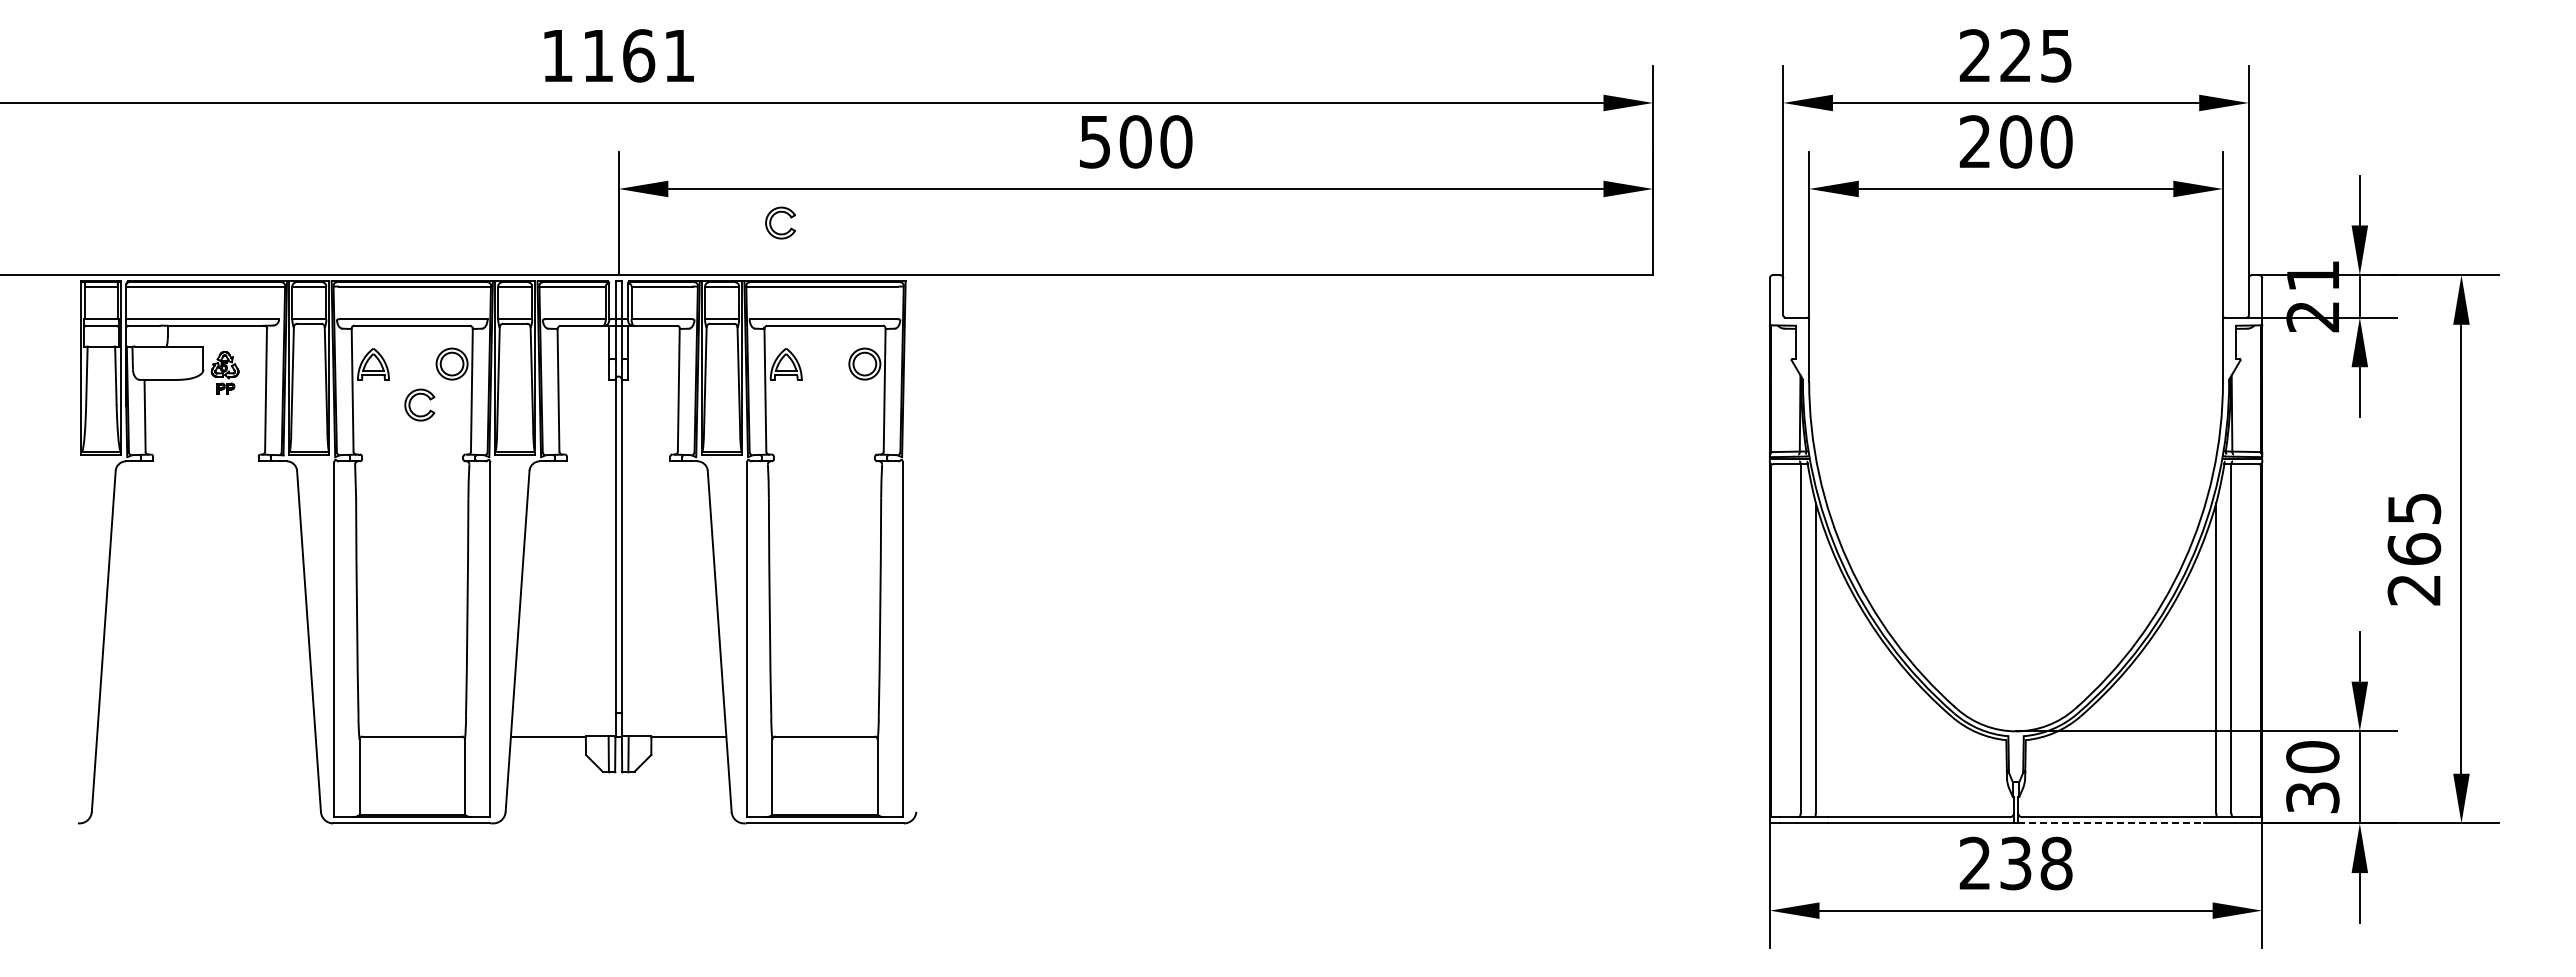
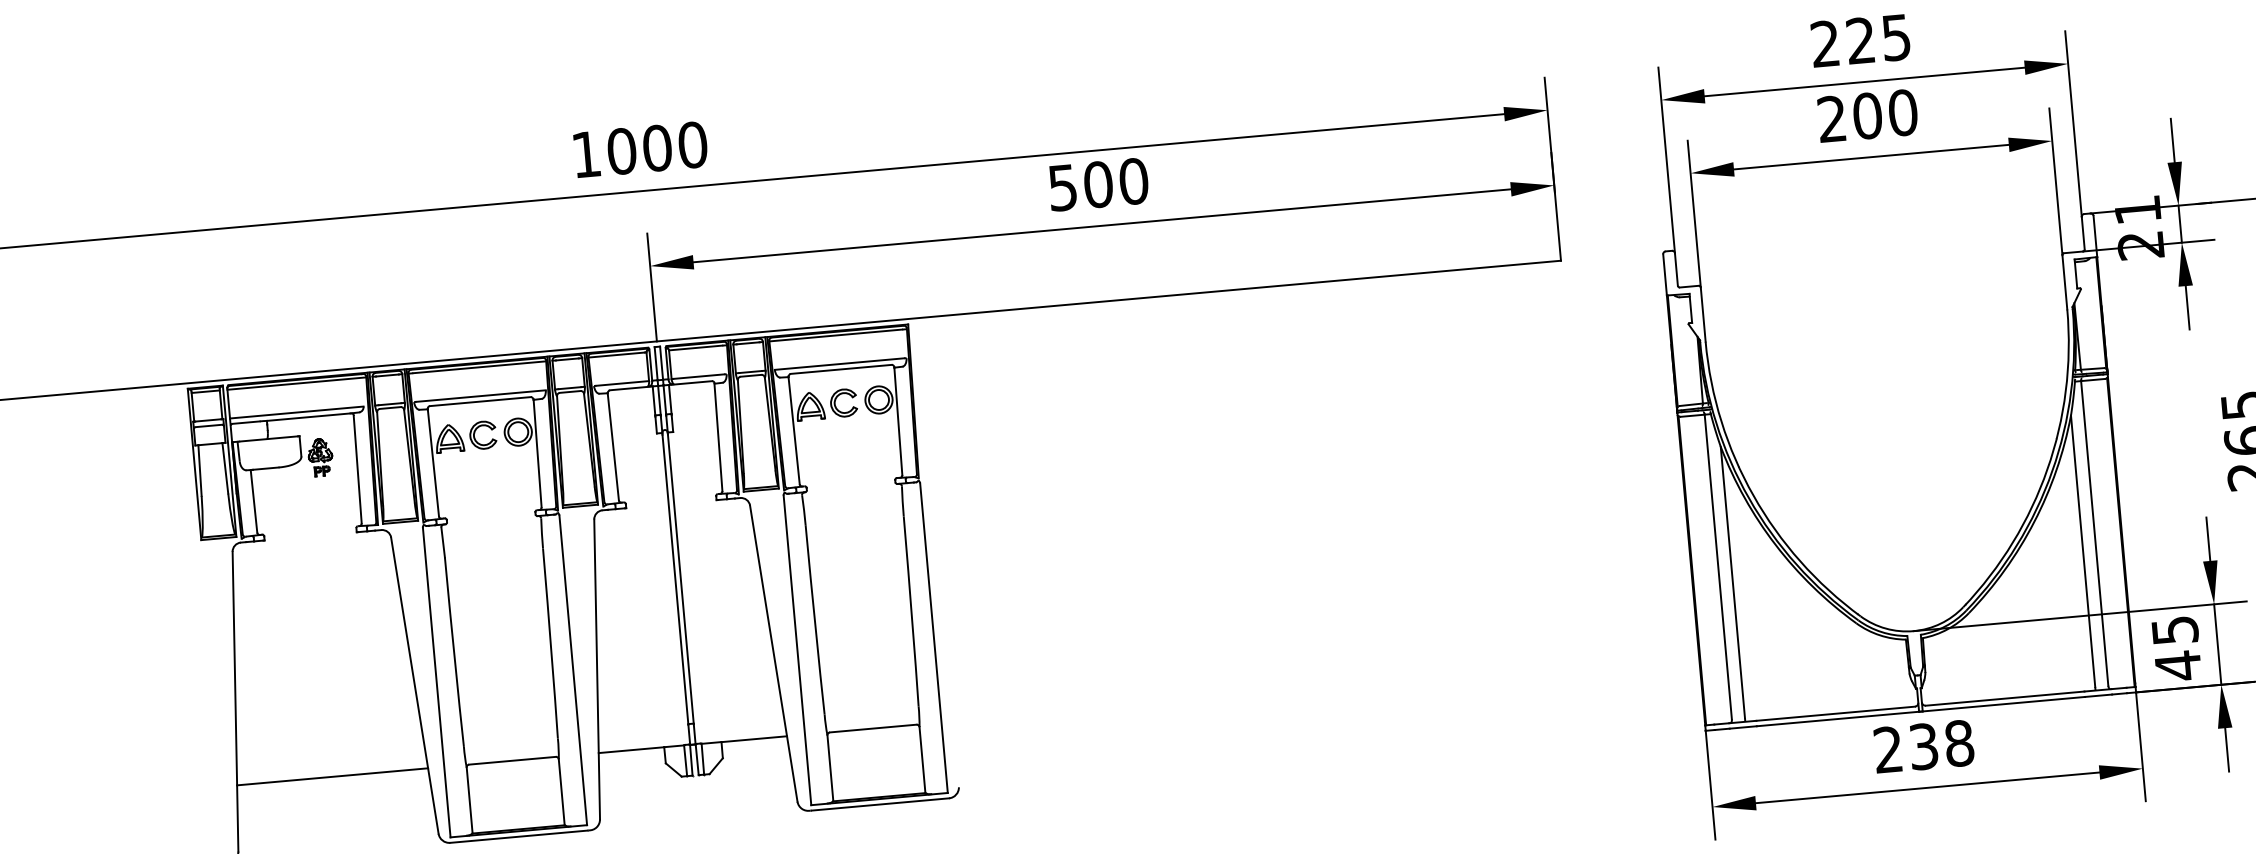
text: (638, 55) -> (657, 147), 1161 -> 1000
part: (776, 214) -> (839, 395), moved
part: (411, 401) -> (475, 432), moved
line: (206, 736) -> (332, 776), added
text: (2312, 777) -> (2176, 648), 30 -> 45
line: (2110, 823) -> (2003, 704), dashed -> solid

